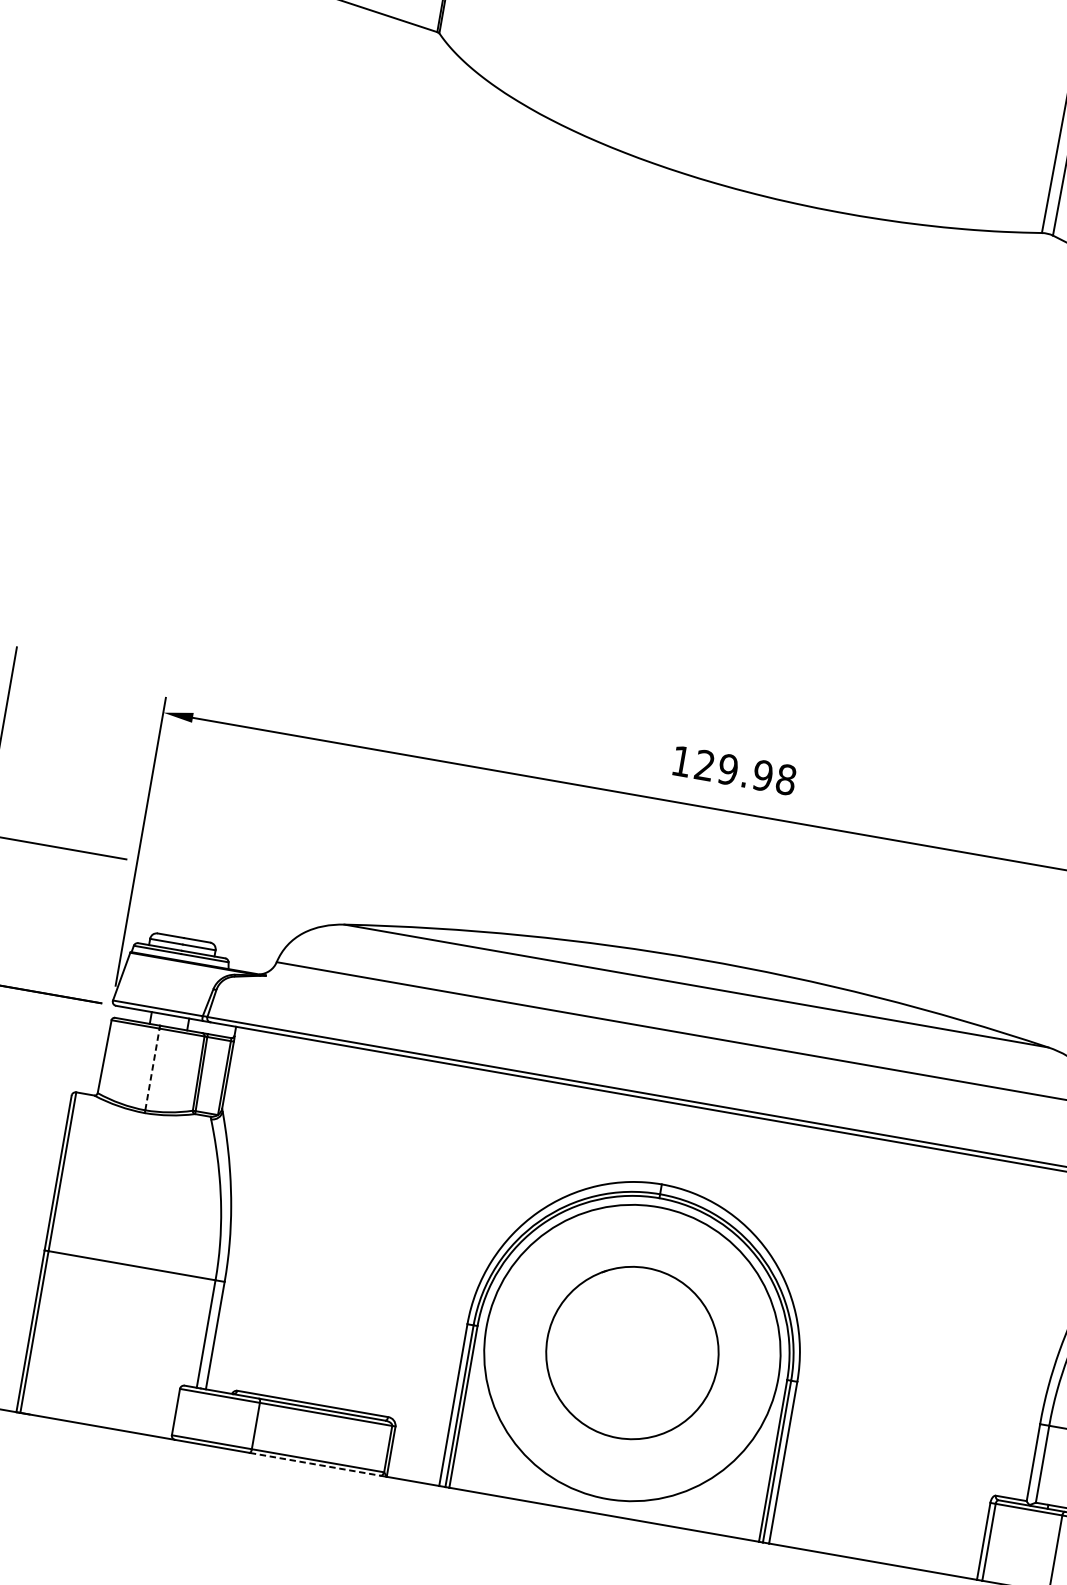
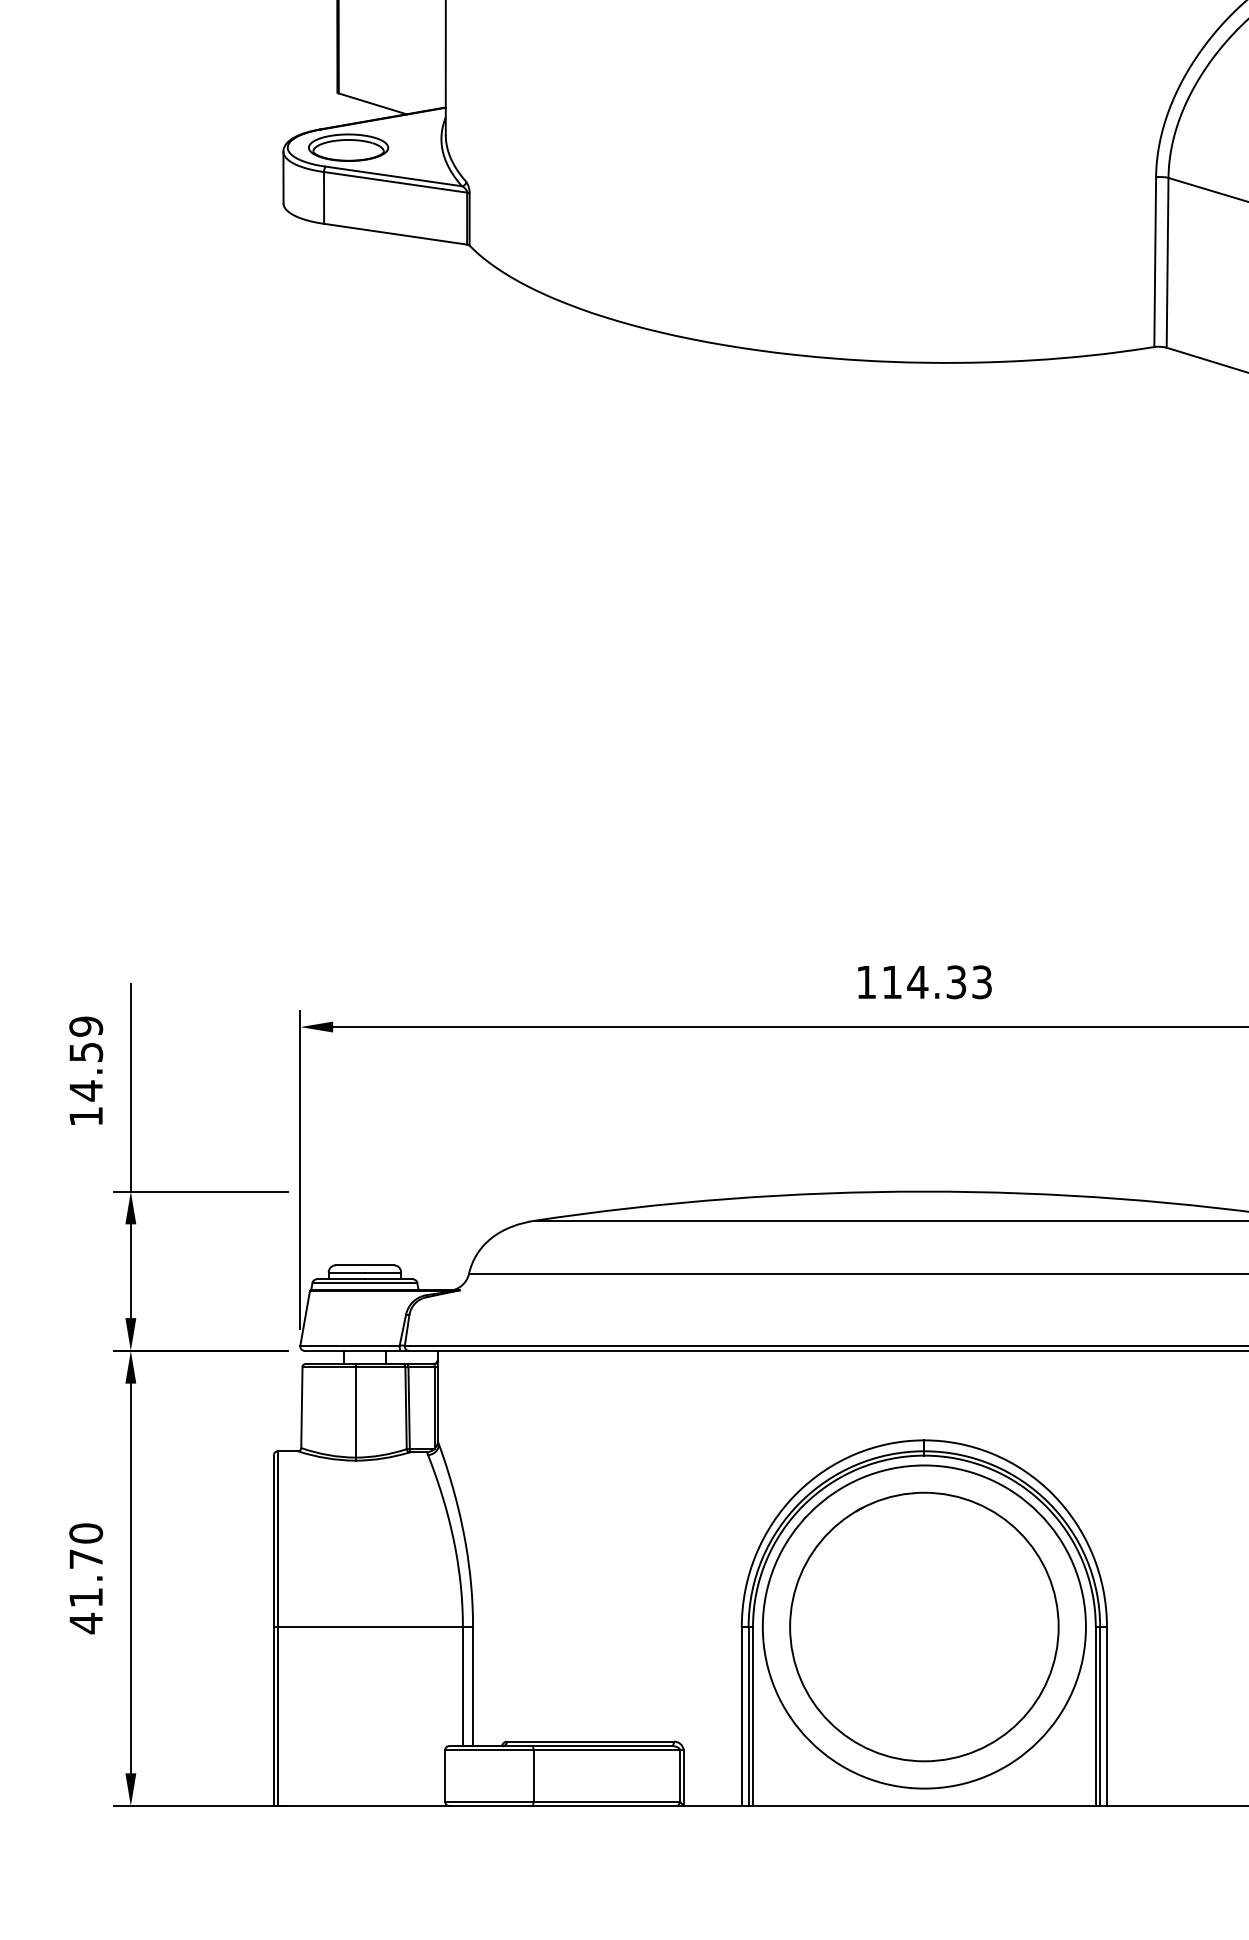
text: (745, 772) -> (937, 982), 129.98 -> 114.33
line: (152, 1068) -> (355, 1411), dashed -> solid
part: (632, 1352) -> (924, 1626), size x1.43
line: (316, 1464) -> (605, 1806), dashed -> solid

